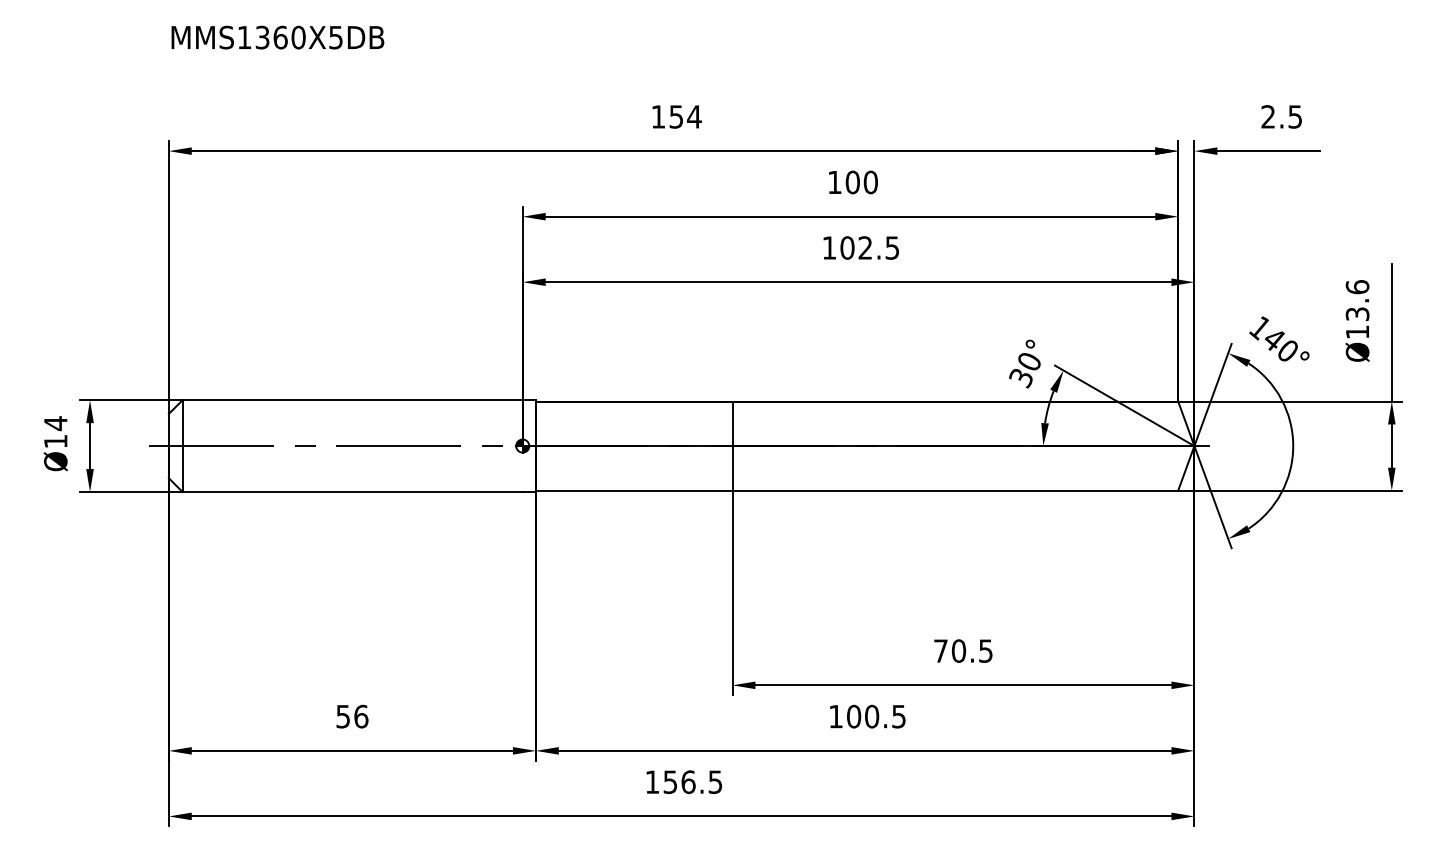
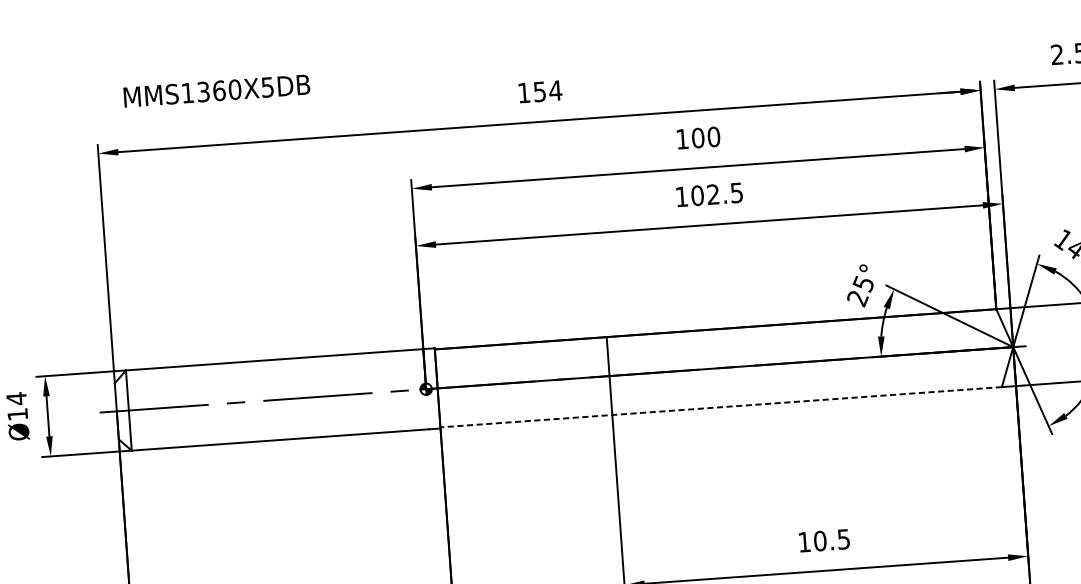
text: (277, 37) -> (216, 90), moved
text: (1024, 370) -> (860, 291), 30° -> 25°
line: (856, 490) -> (720, 407), solid -> dashed
text: (940, 650) -> (804, 541), 70.5 -> 10.5

